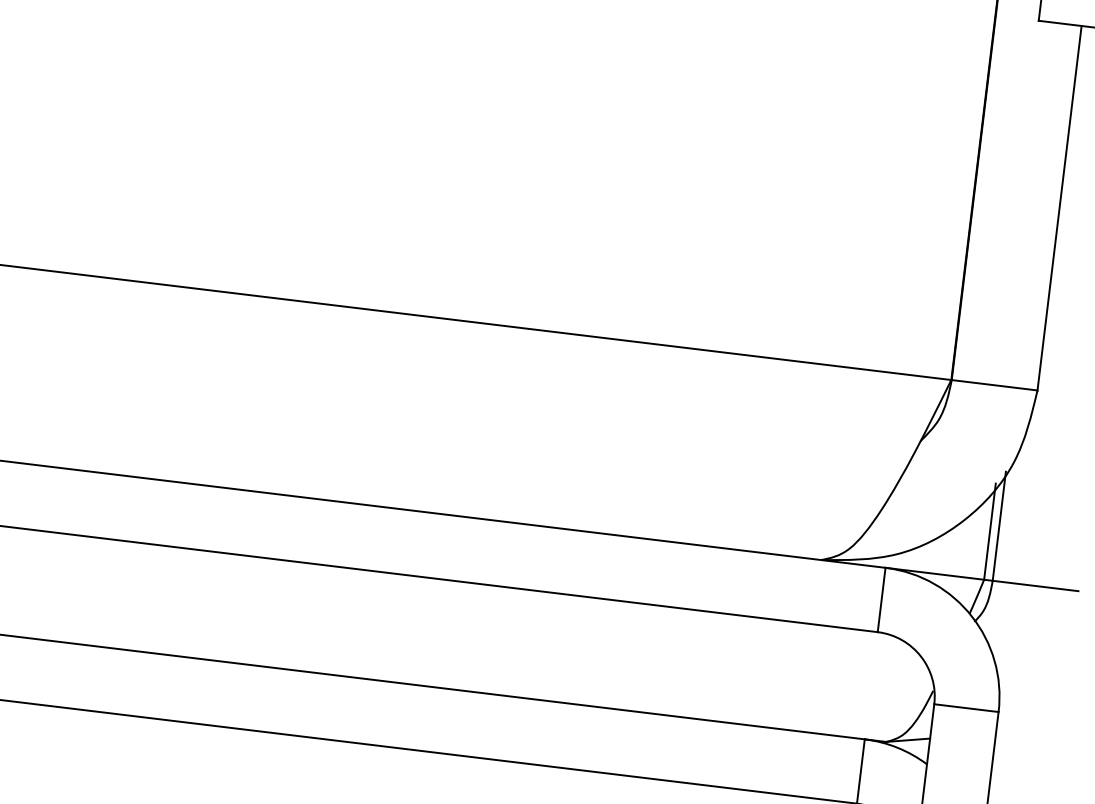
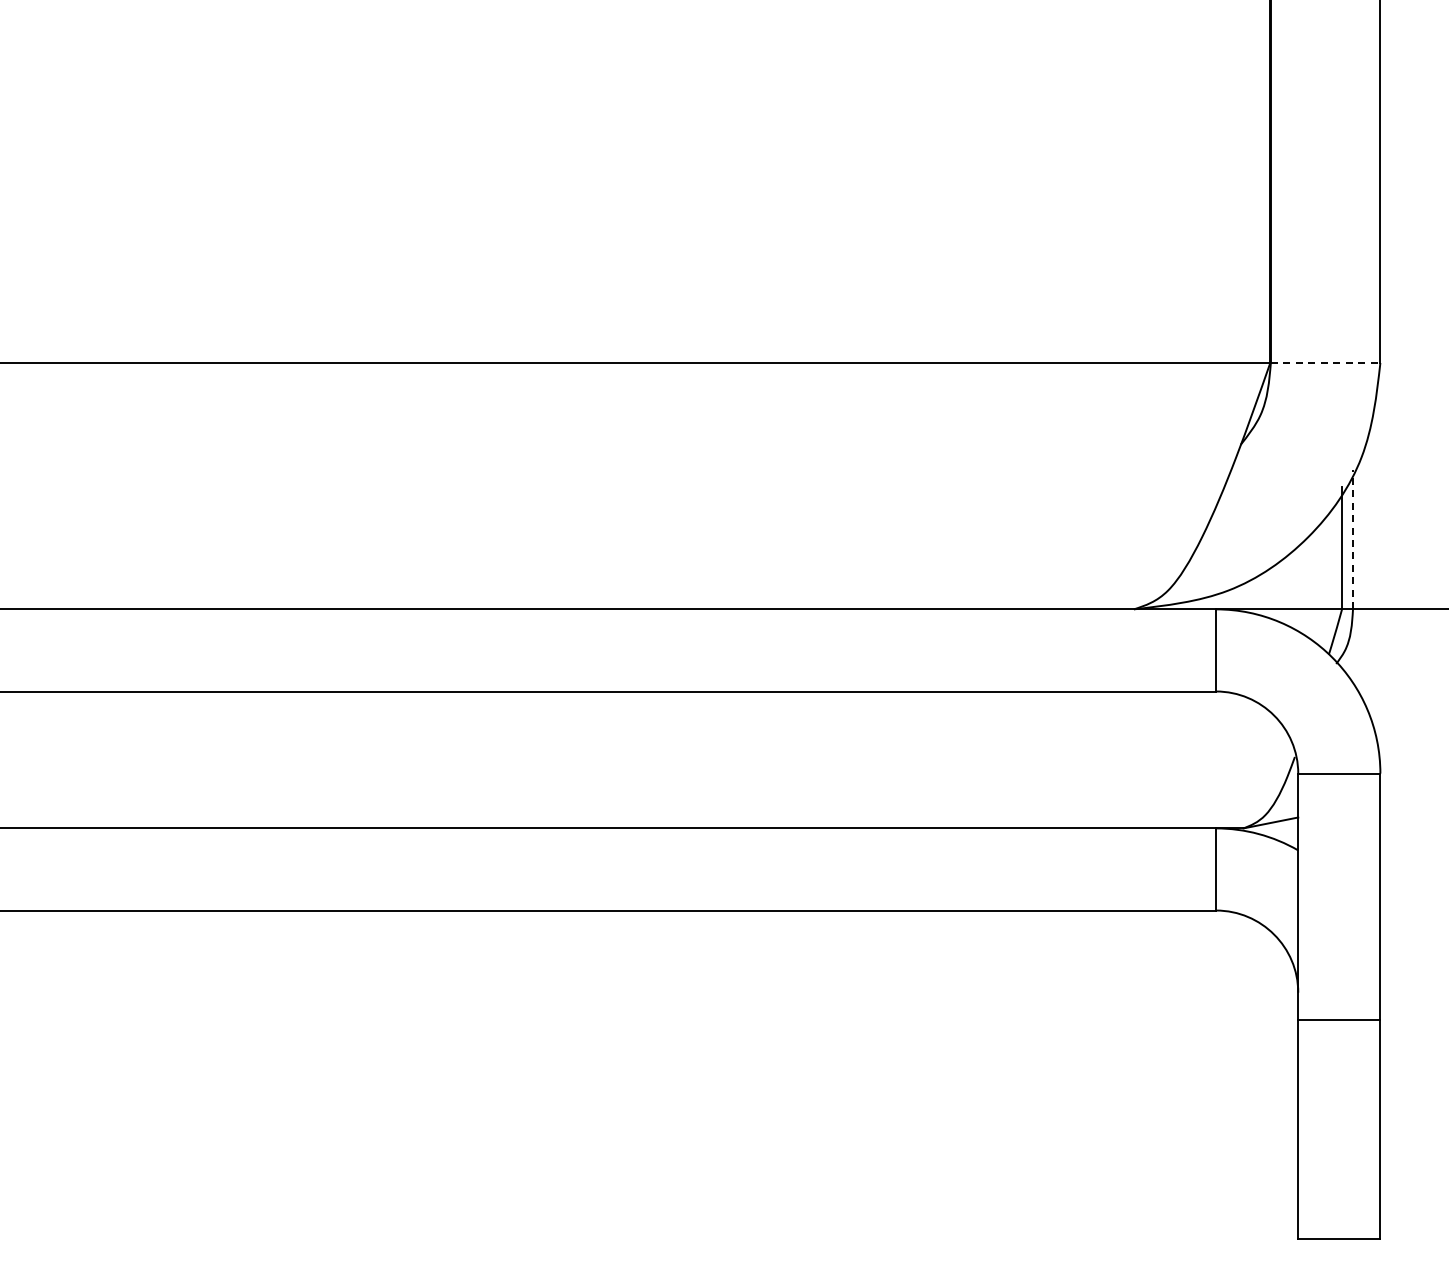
line: (994, 384) -> (1325, 362), solid -> dashed
line: (999, 526) -> (1353, 539), solid -> dashed

